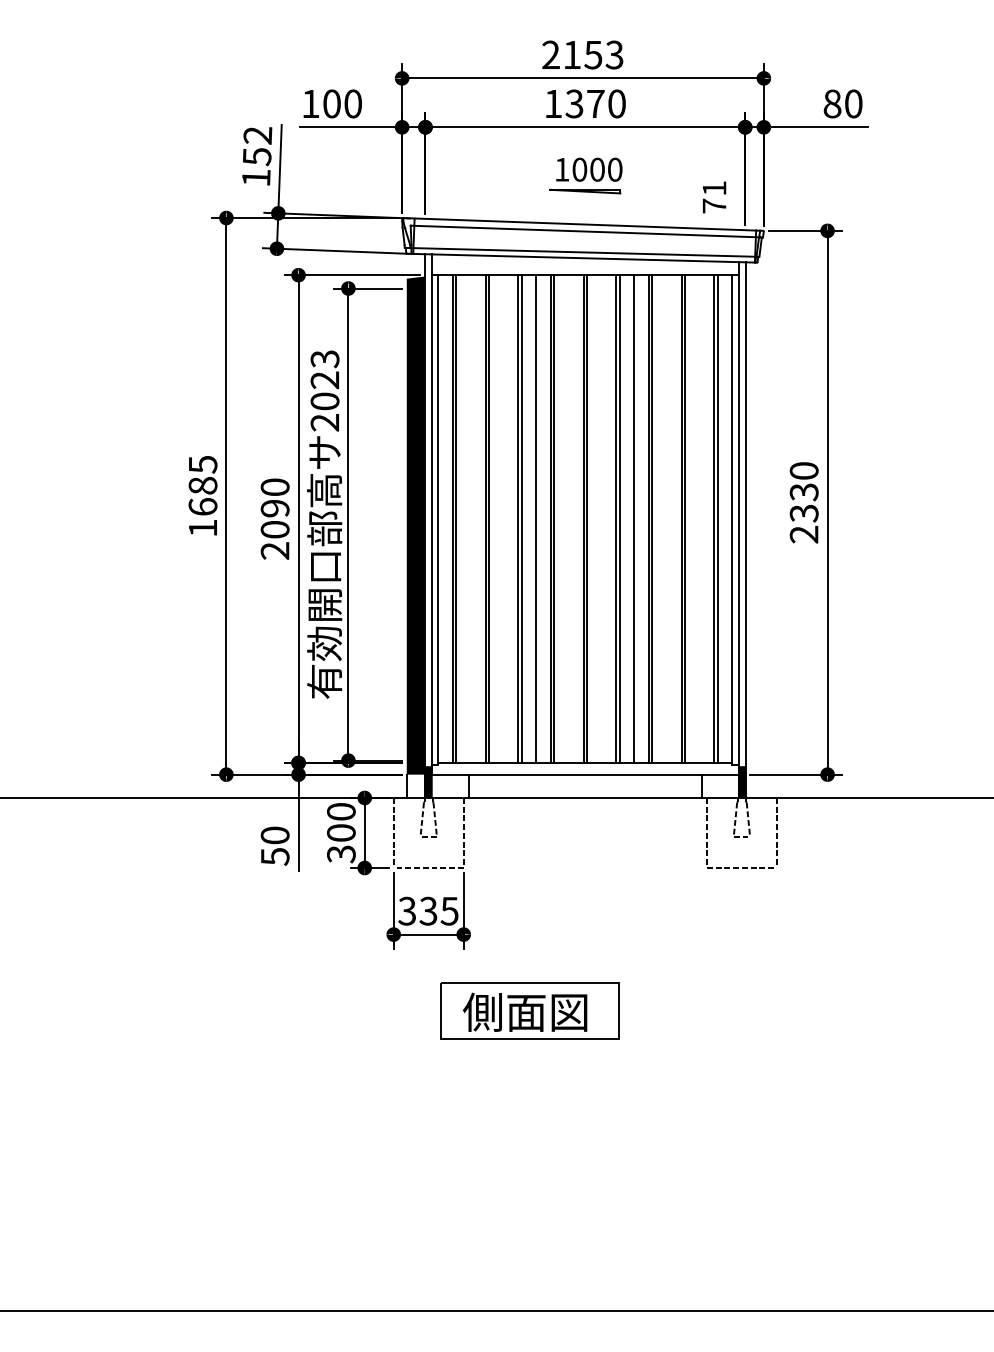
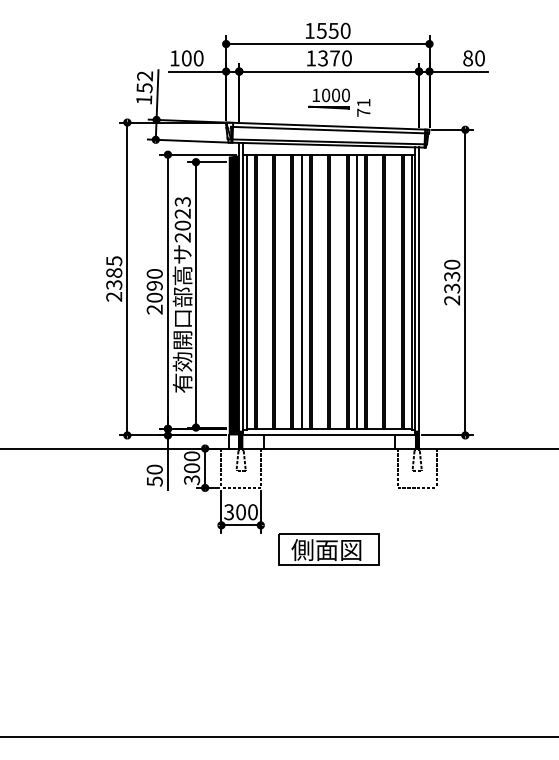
text: (582, 54) -> (327, 30), 2153 -> 1550
text: (714, 196) -> (363, 107), moved
text: (203, 516) -> (114, 290), 1685 -> 2385
text: (438, 911) -> (246, 512), 335 -> 300
part: (529, 1011) -> (328, 549), moved

